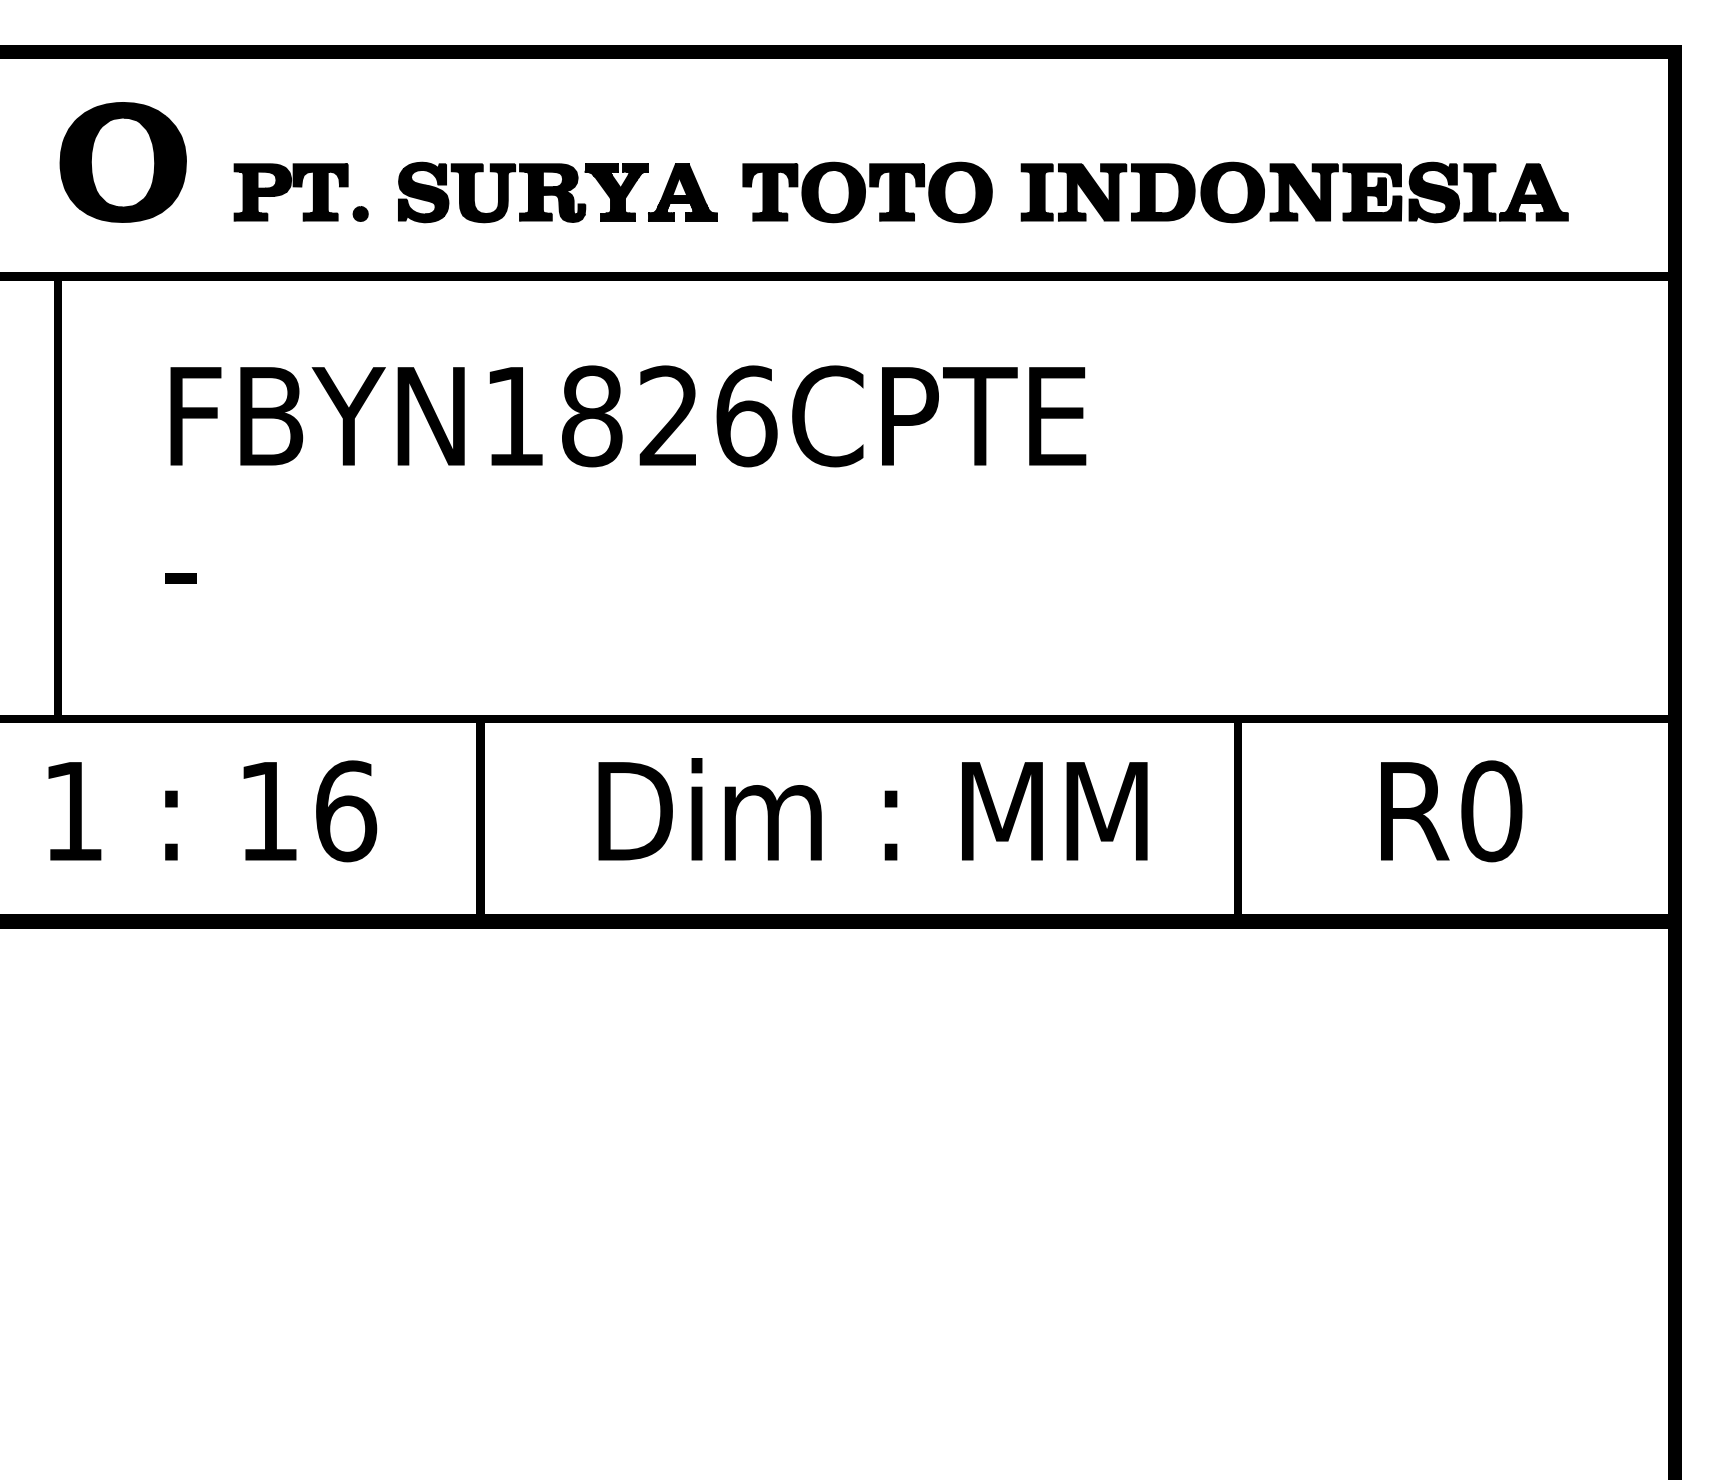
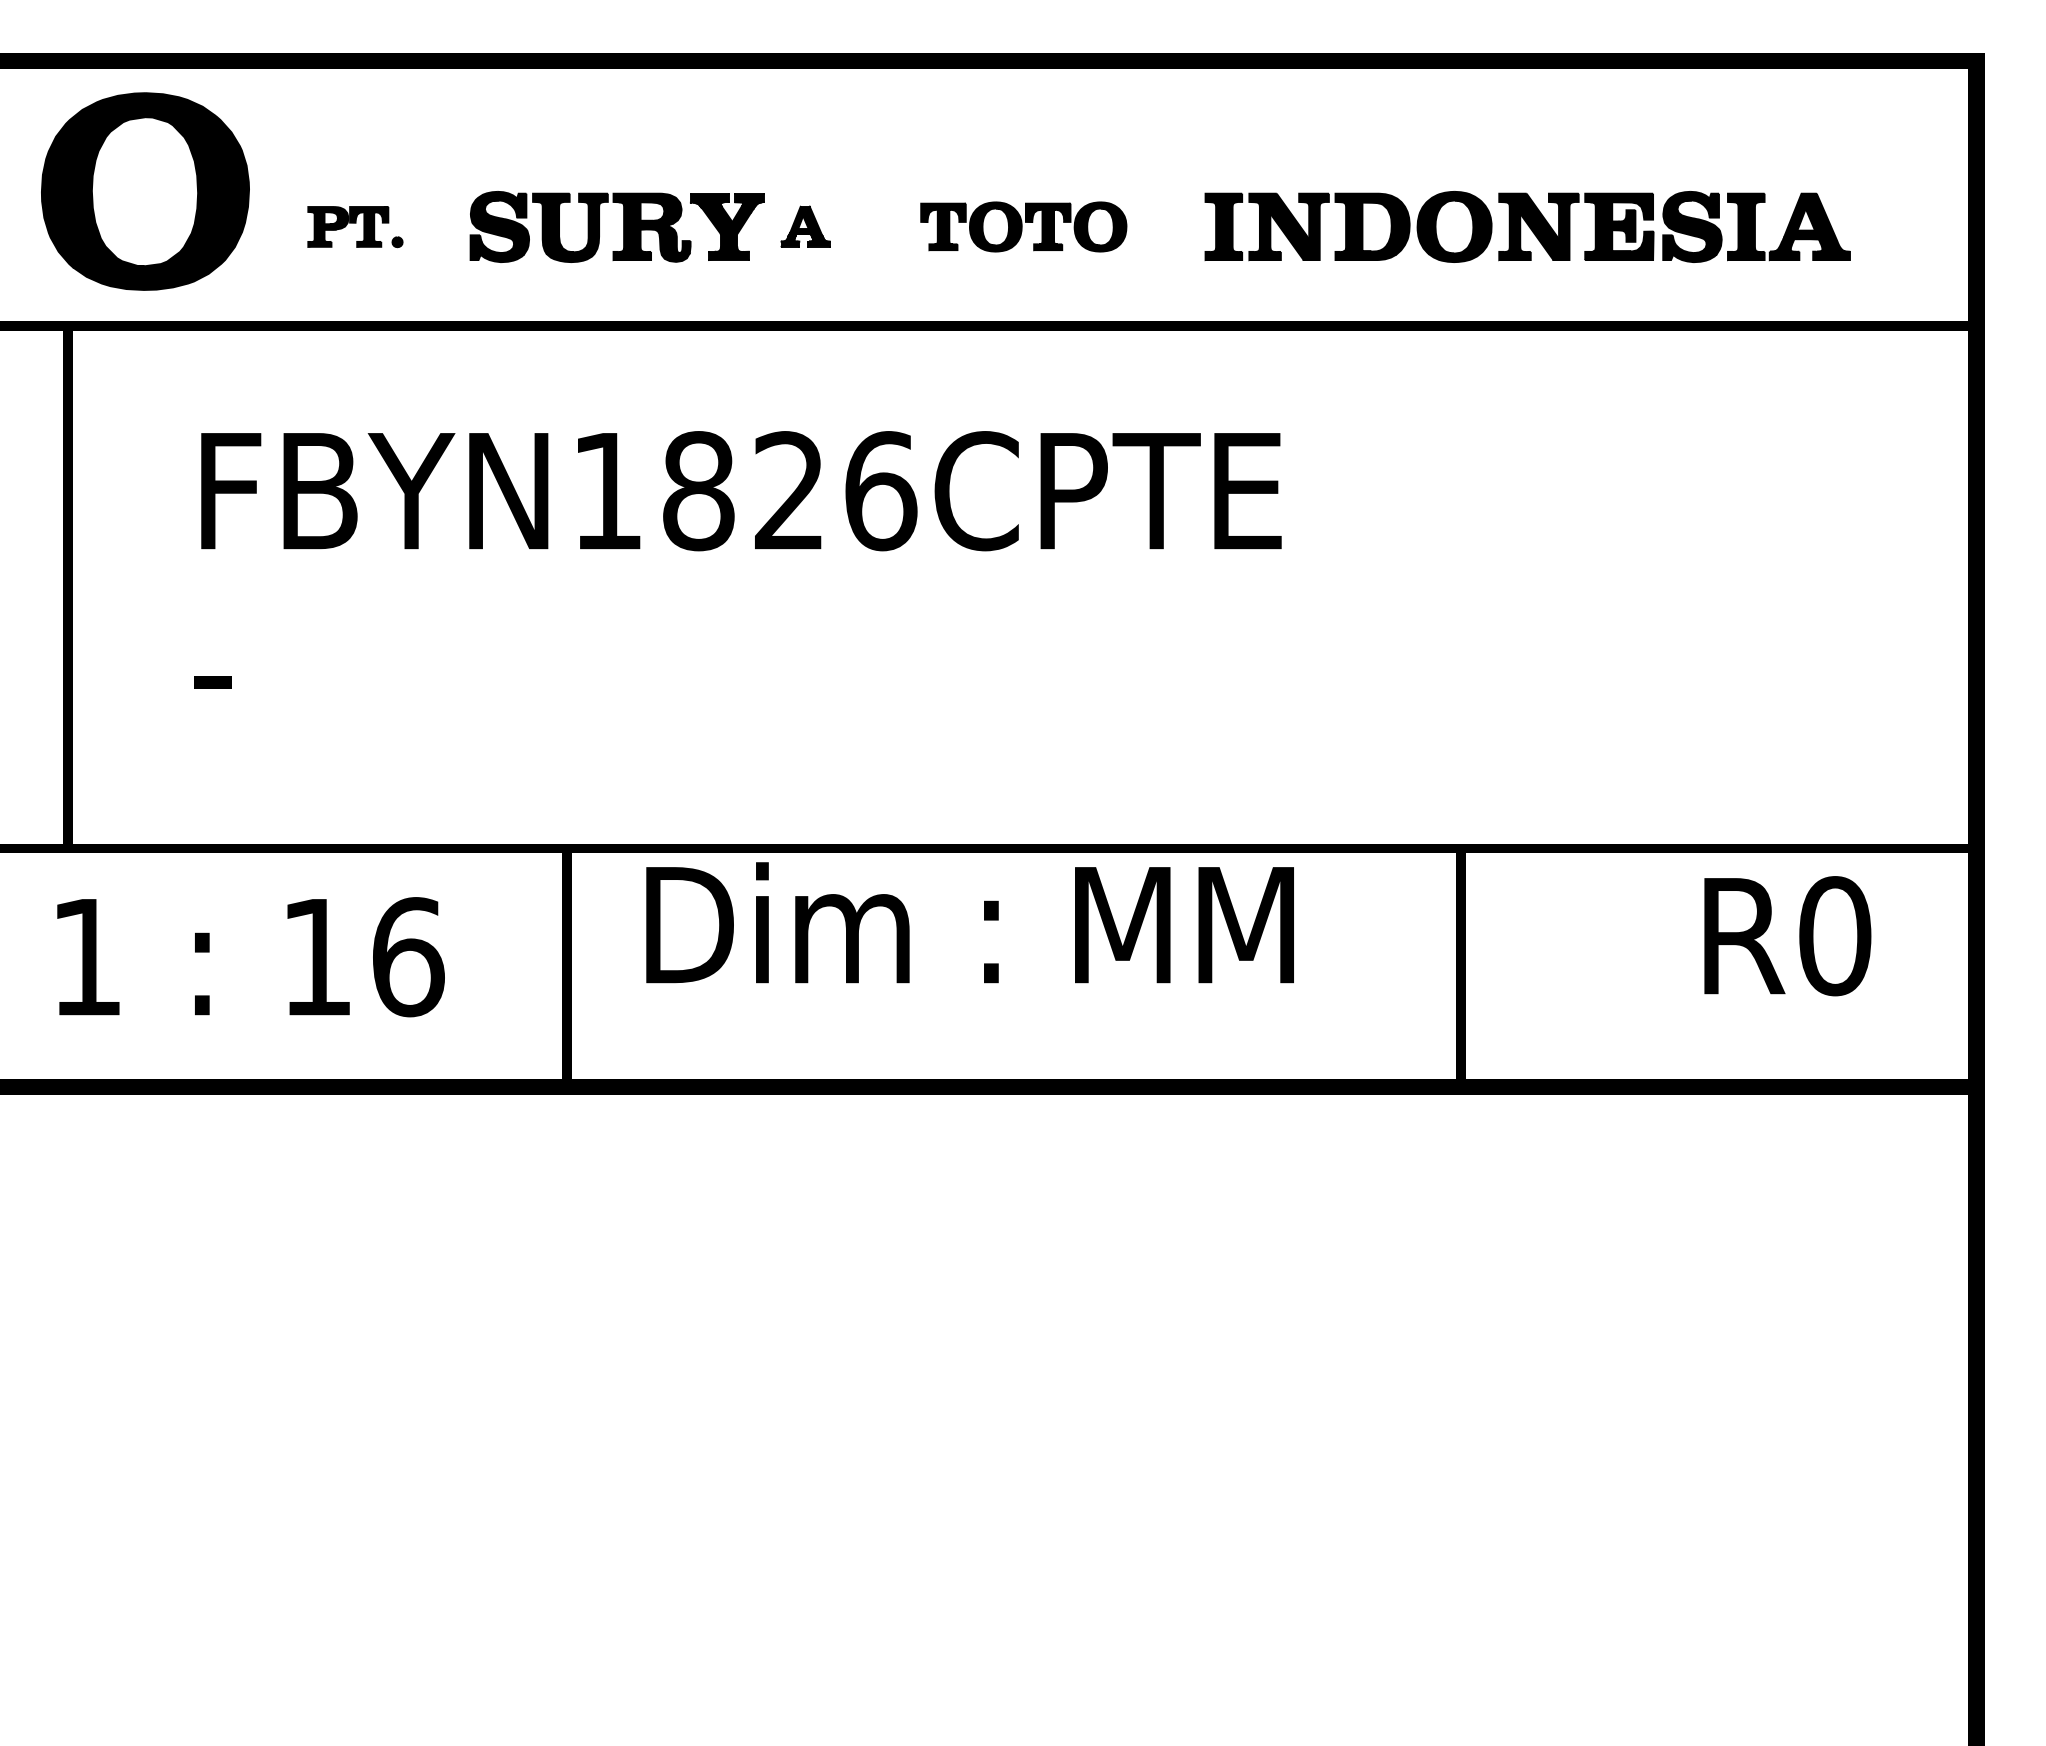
part: (123, 162) -> (145, 191), size x1.4
part: (301, 192) -> (355, 226), size x0.6
part: (682, 192) -> (805, 226), size x0.6
part: (867, 192) -> (1023, 226), size x0.7
text: (872, 809) -> (969, 922), moved
text: (1451, 811) -> (1787, 936), moved

